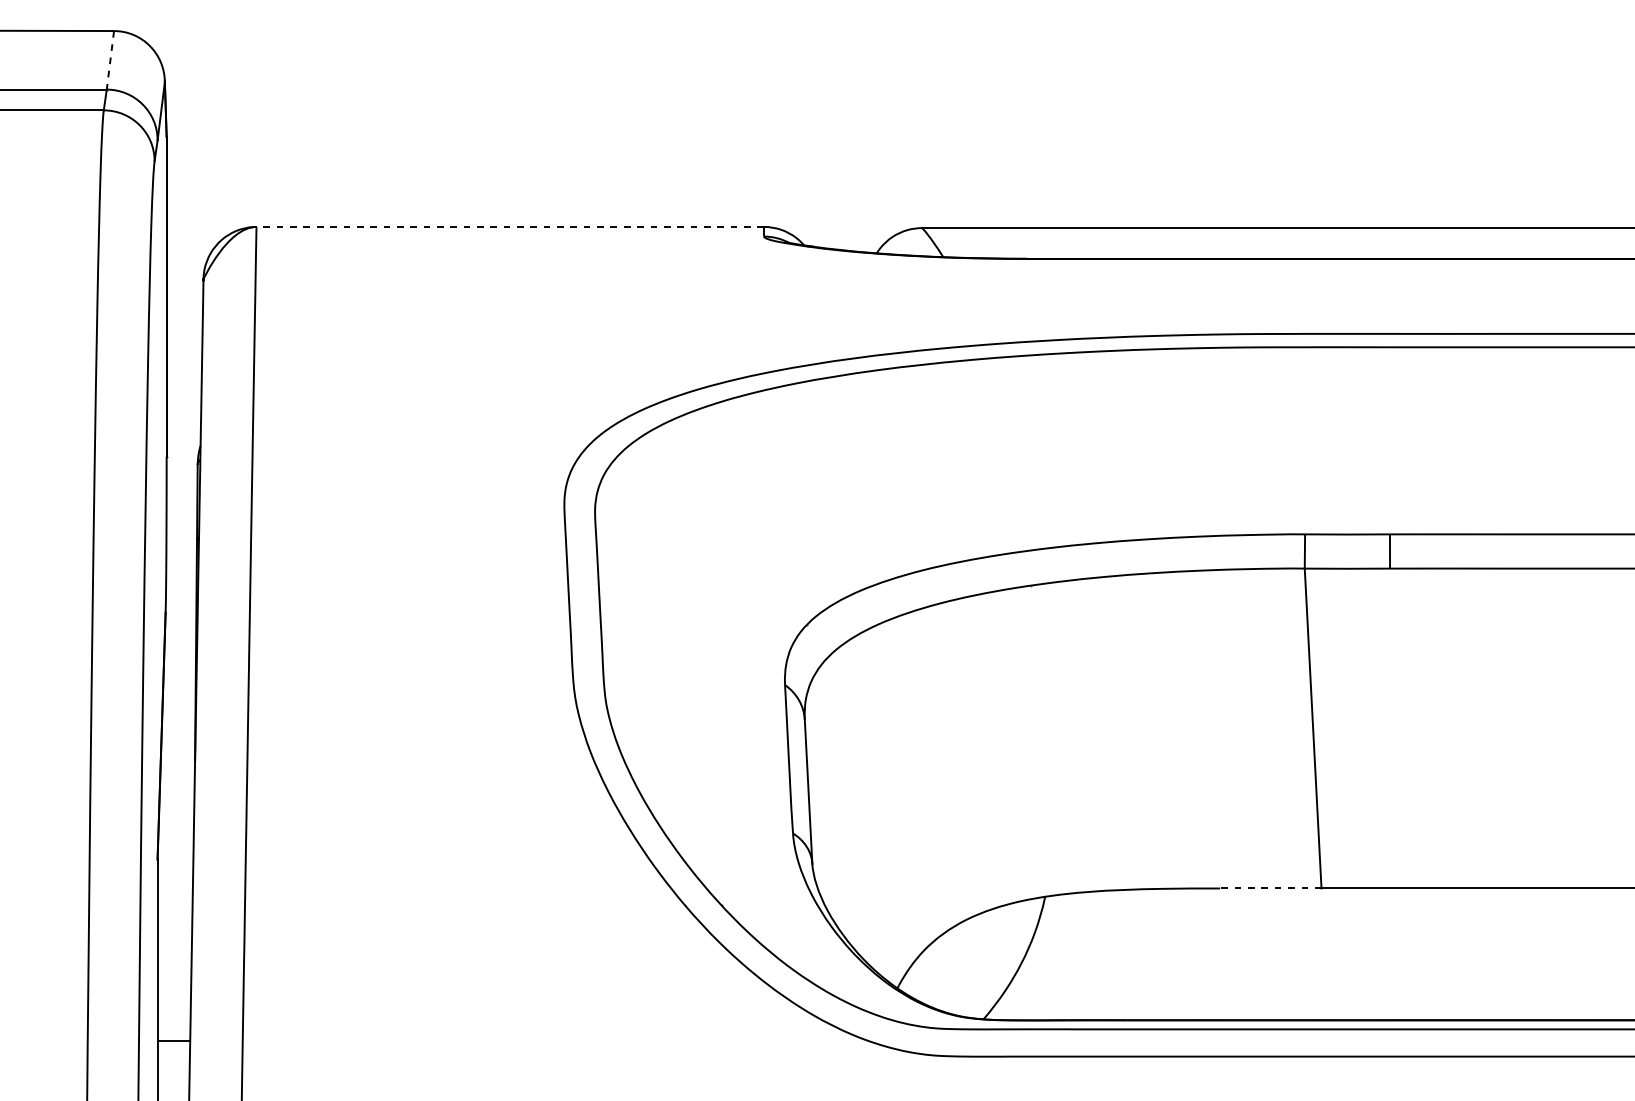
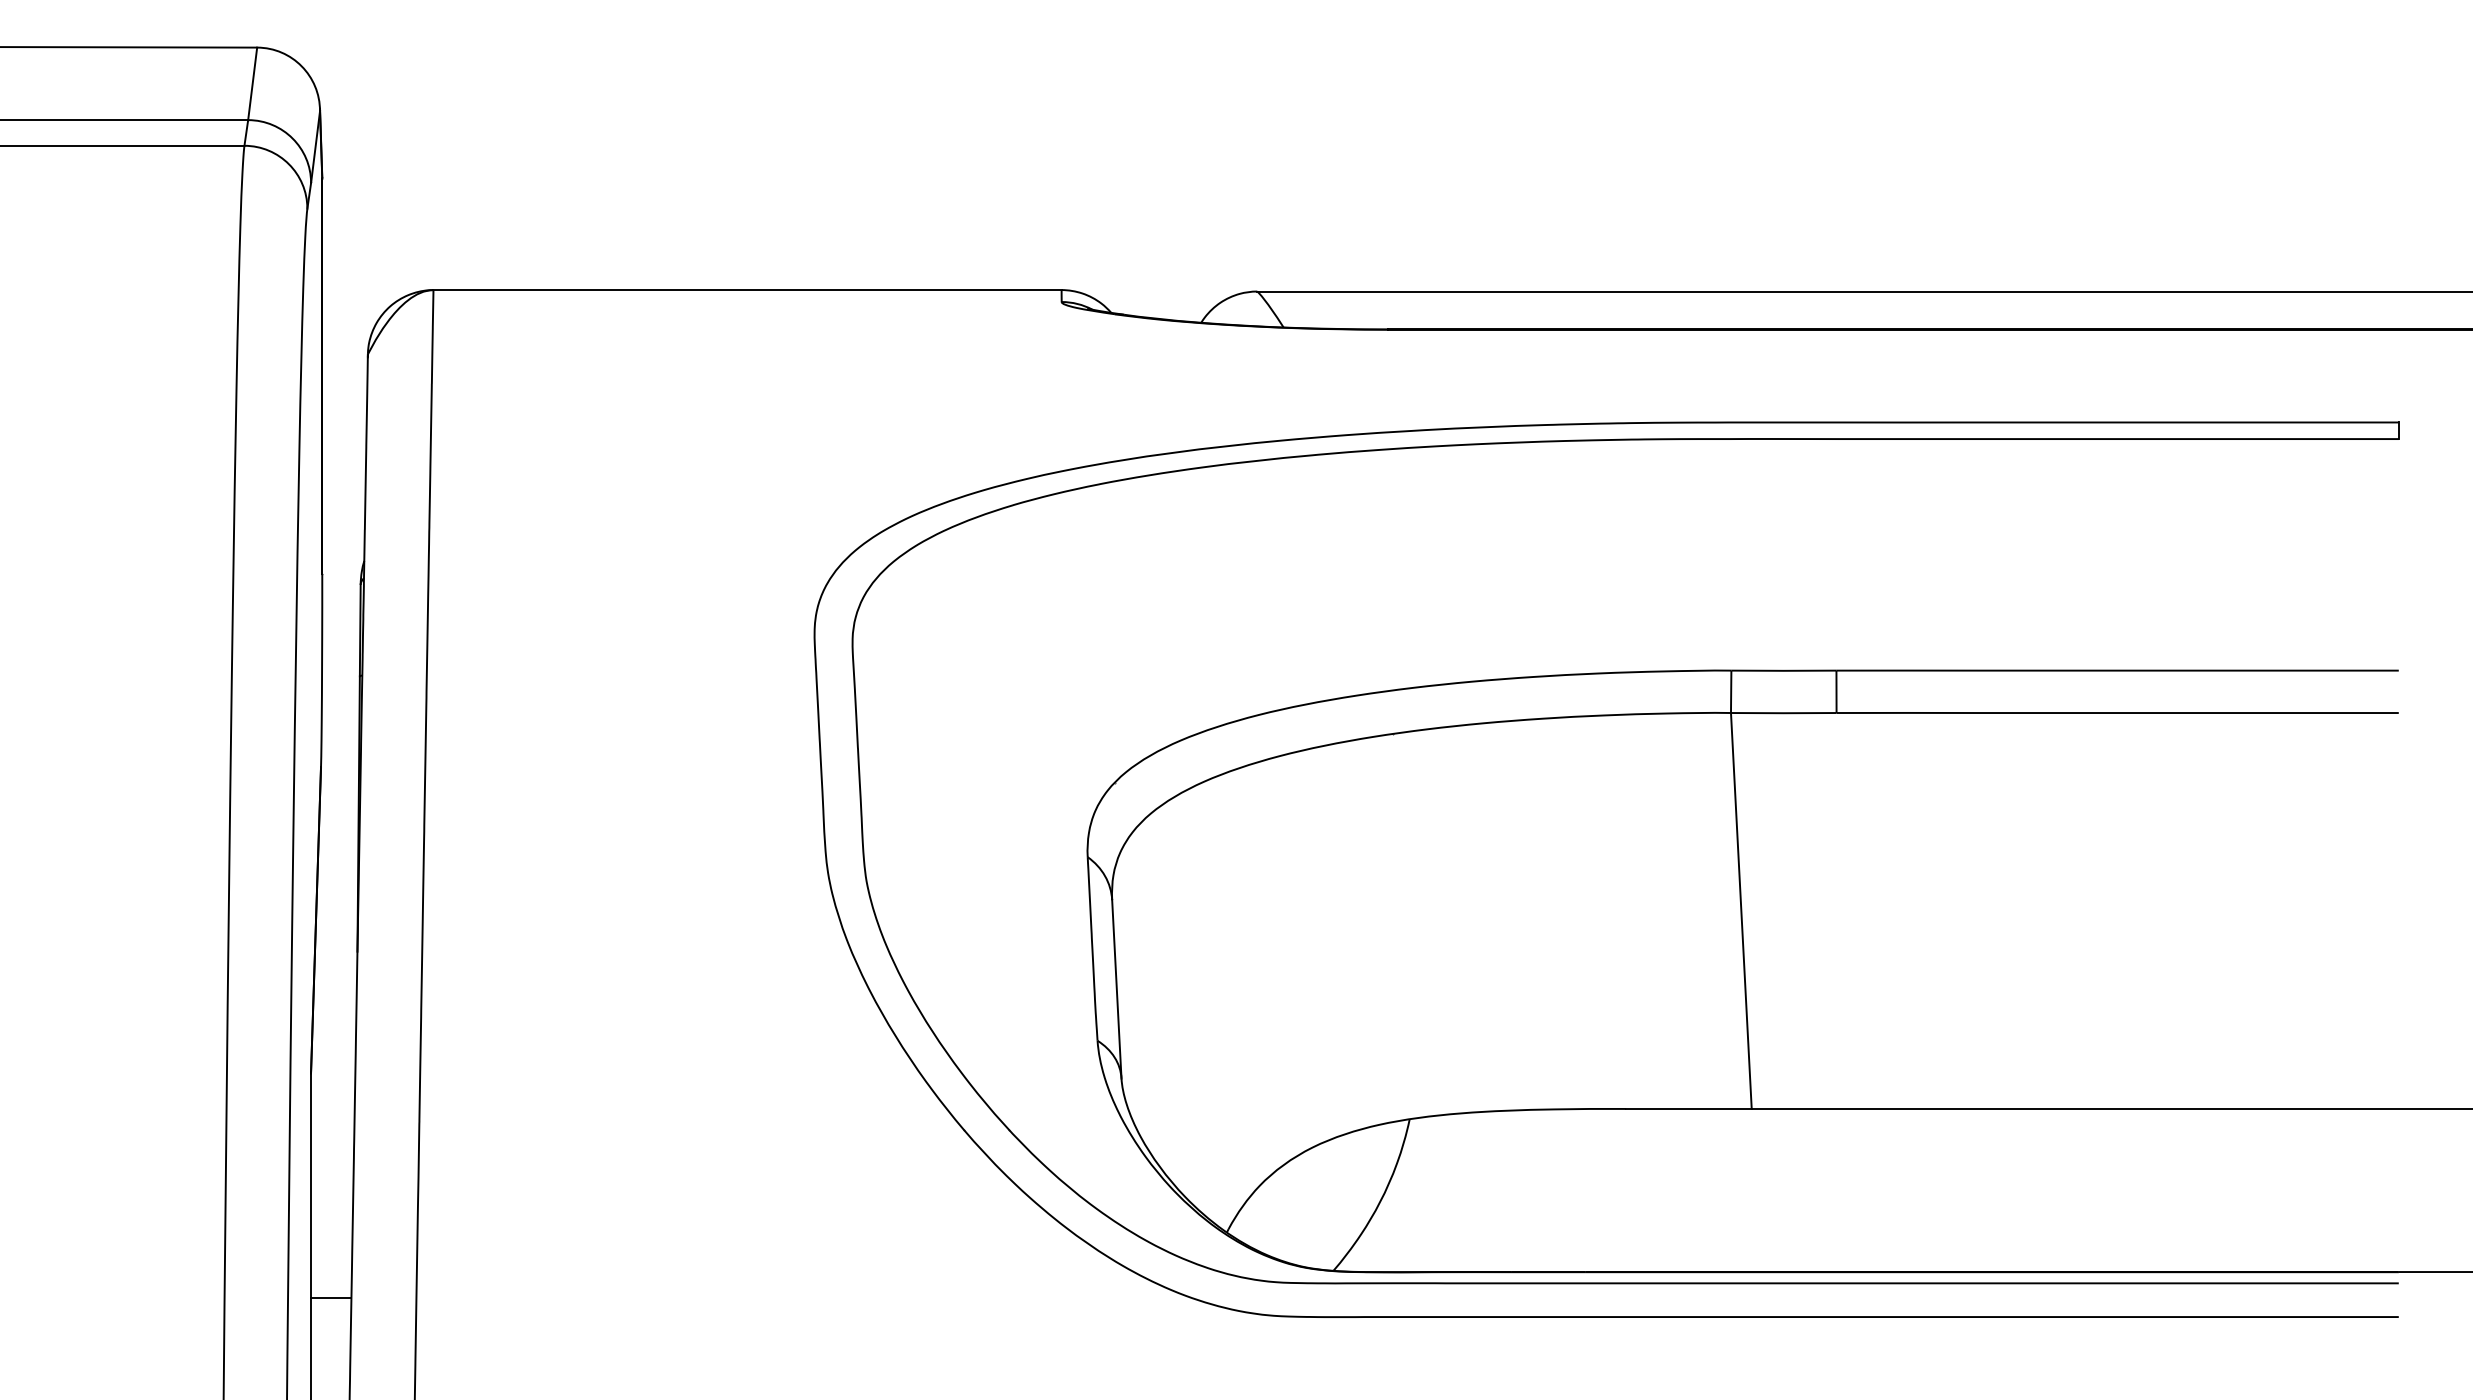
line: (110, 60) -> (252, 83), dashed -> solid
line: (510, 227) -> (747, 290), dashed -> solid
line: (1270, 888) -> (1688, 1108), dashed -> solid

